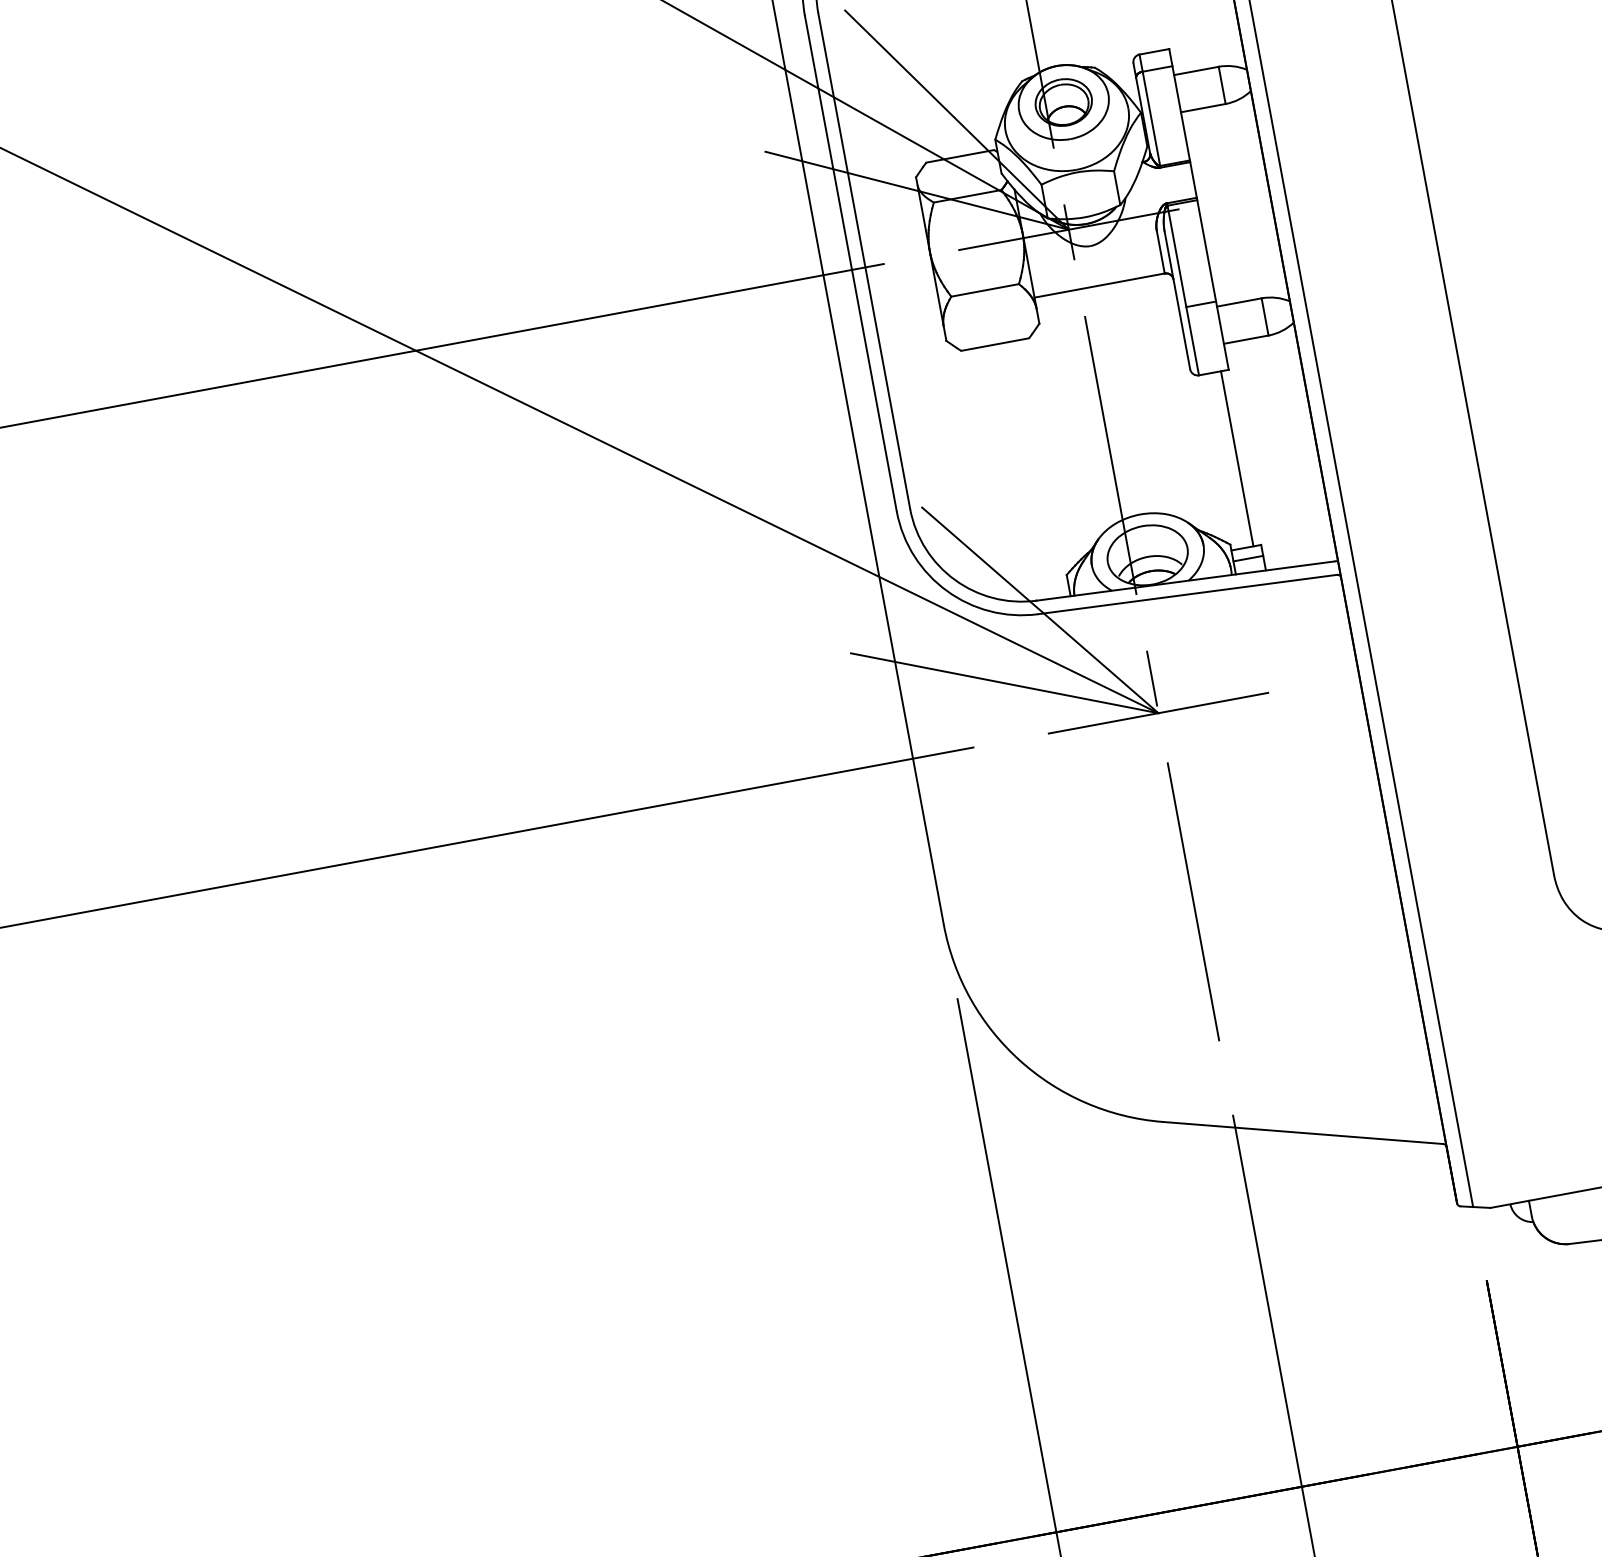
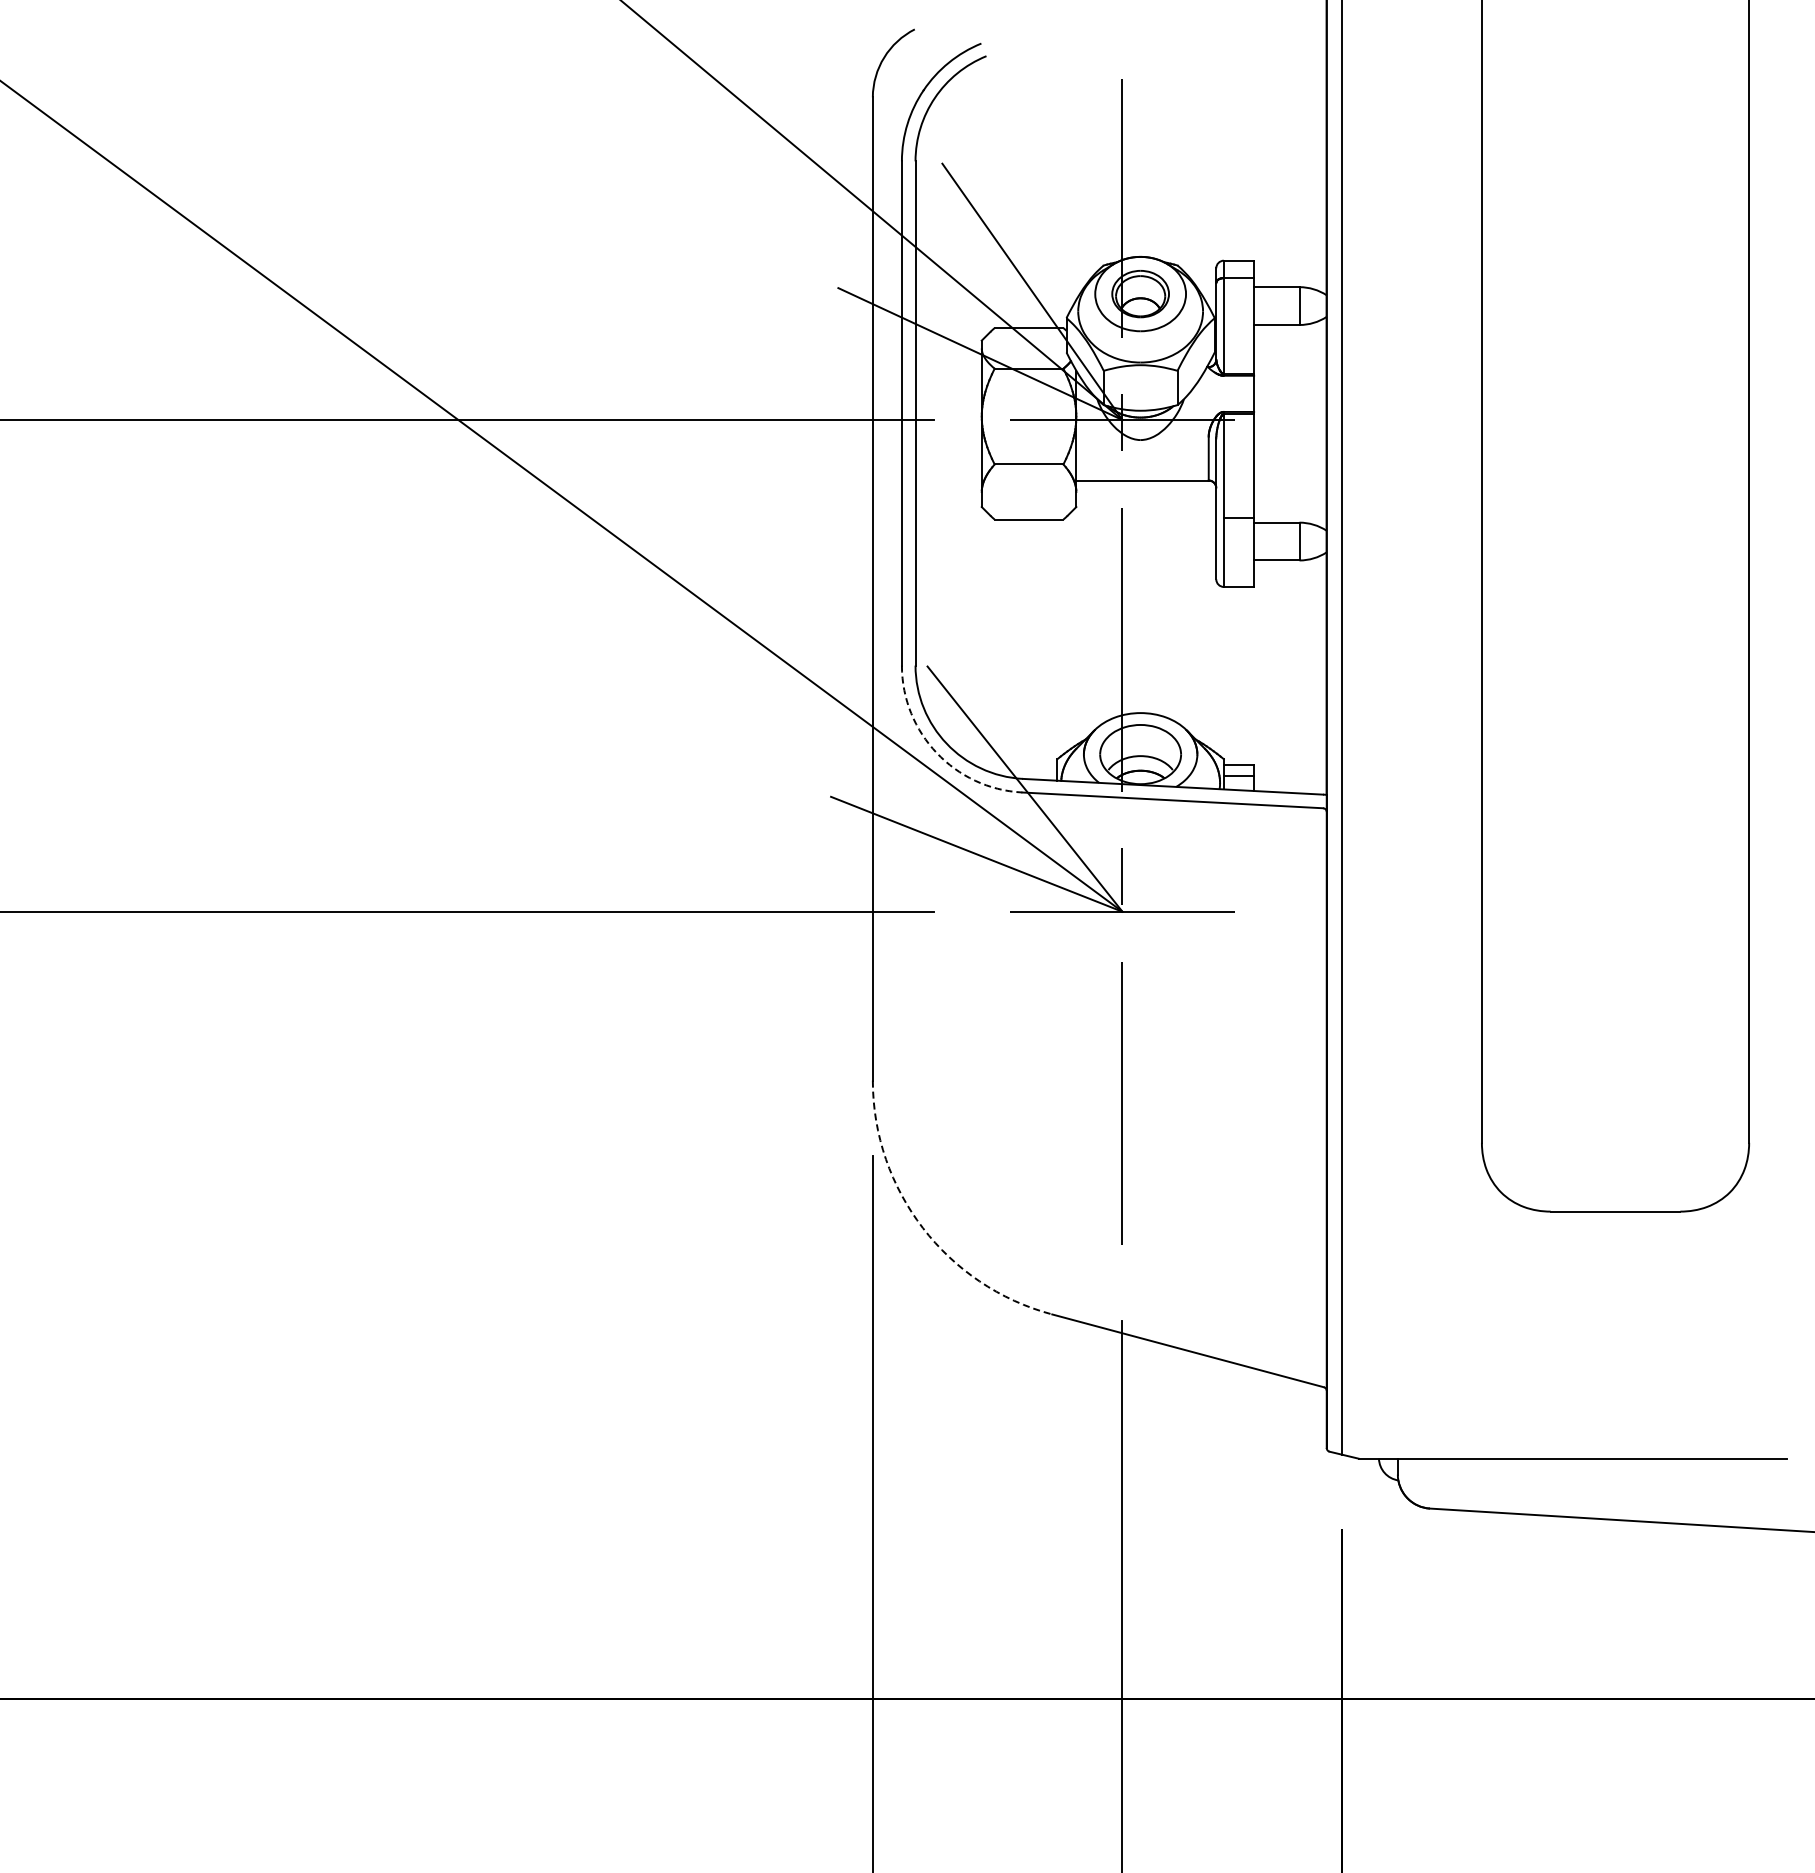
line: (1237, 458) -> (1246, 675), removed
arc: (946, 591) -> (936, 753), solid -> dashed
arc: (1019, 1061) -> (922, 1228), solid -> dashed

